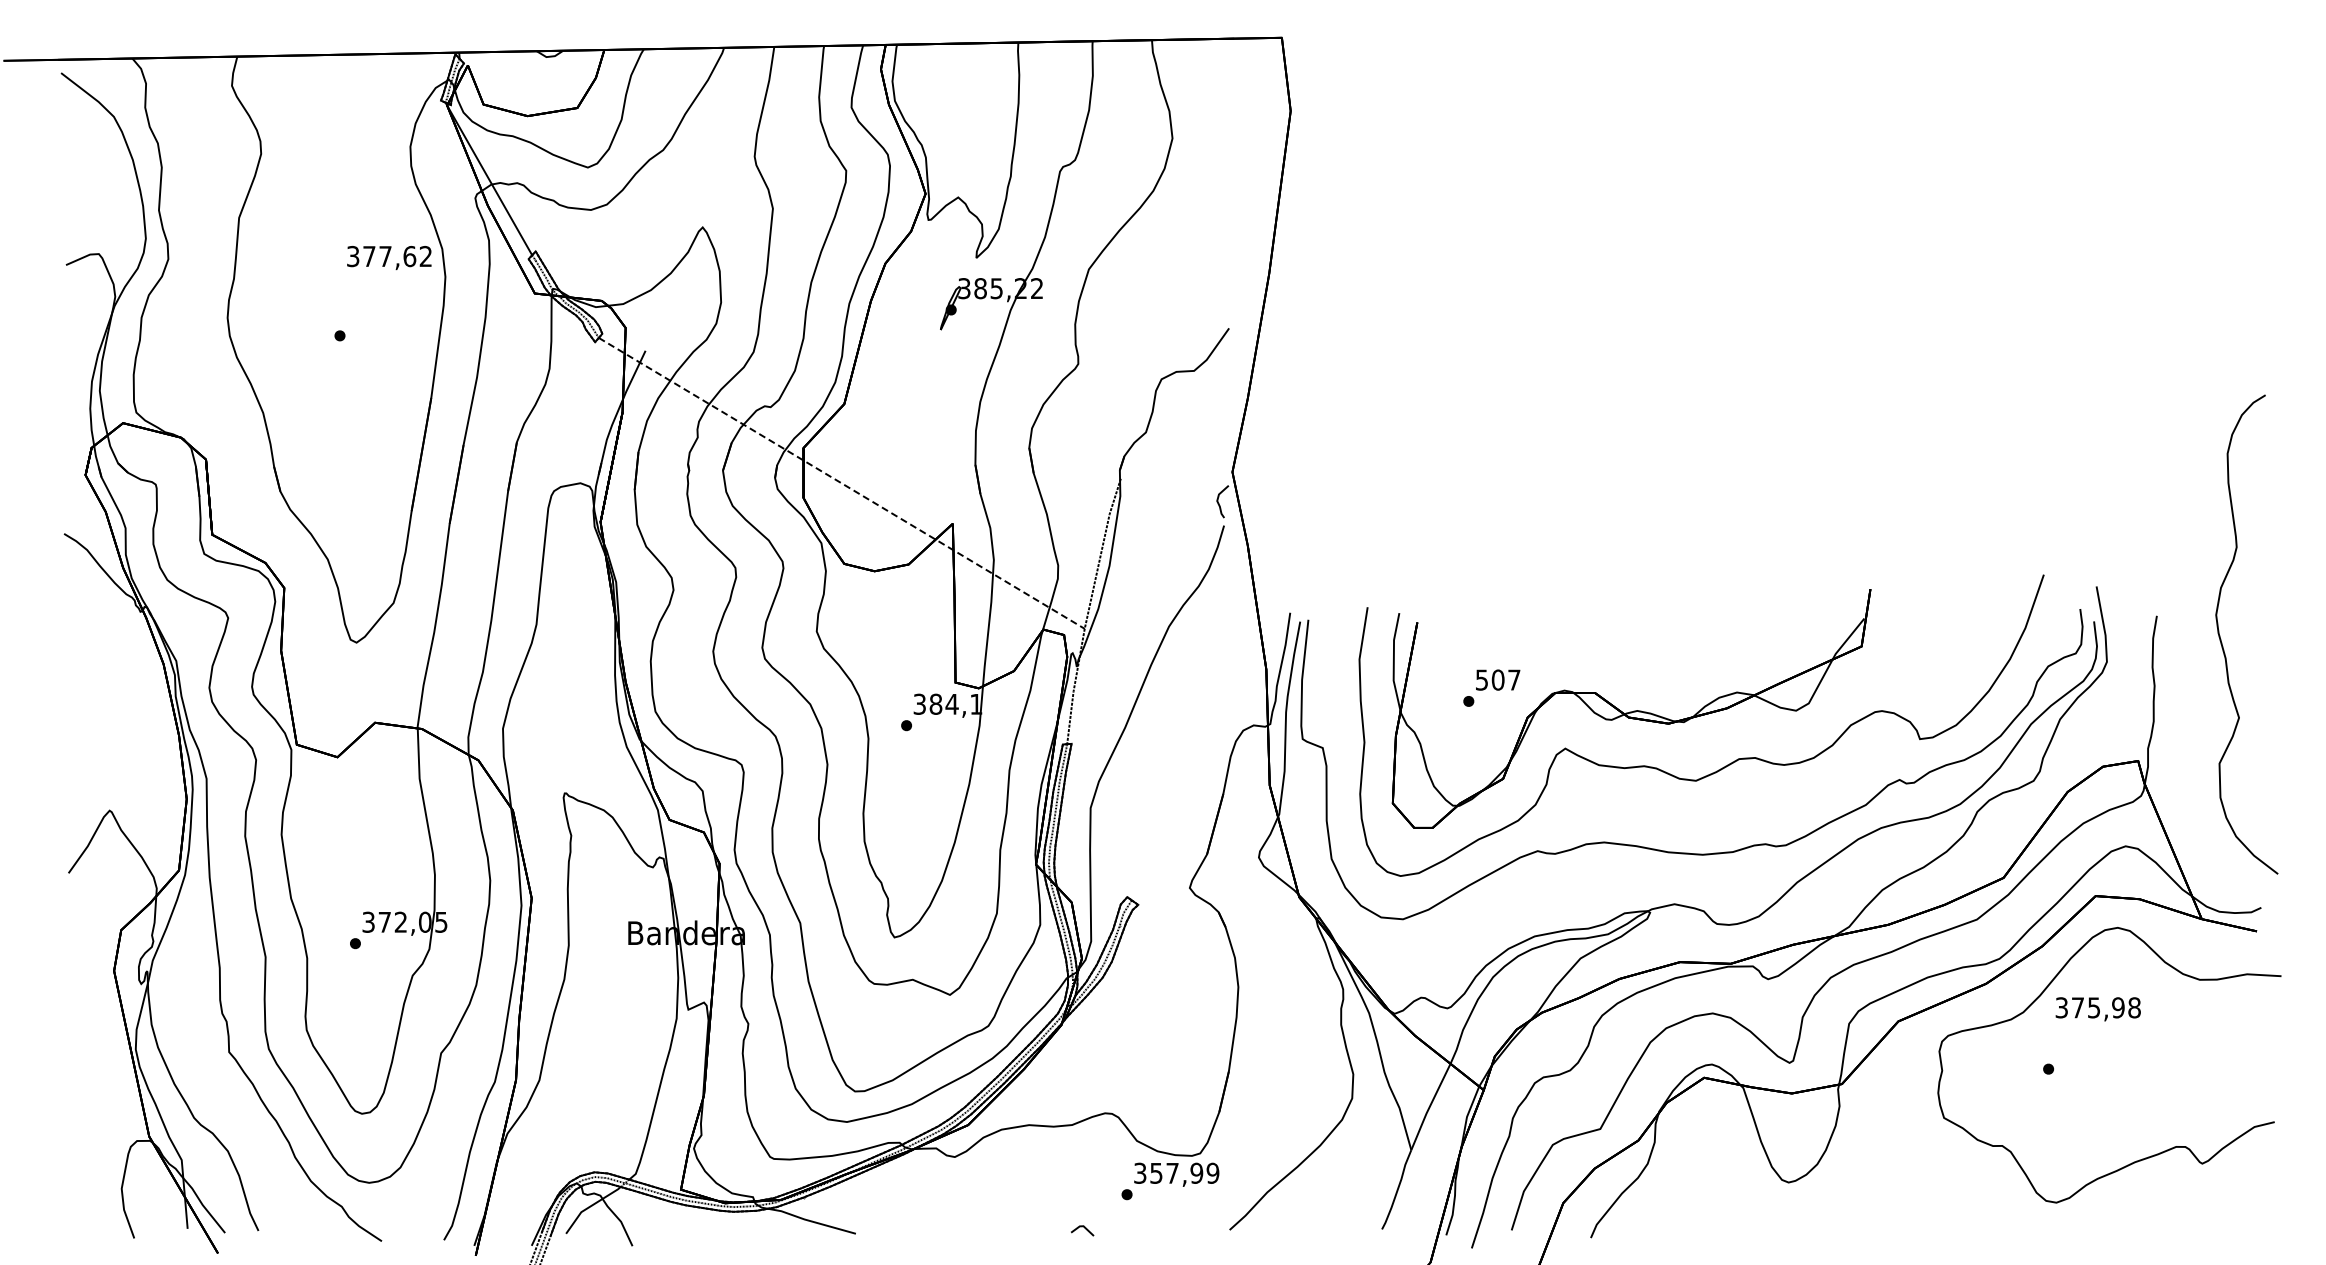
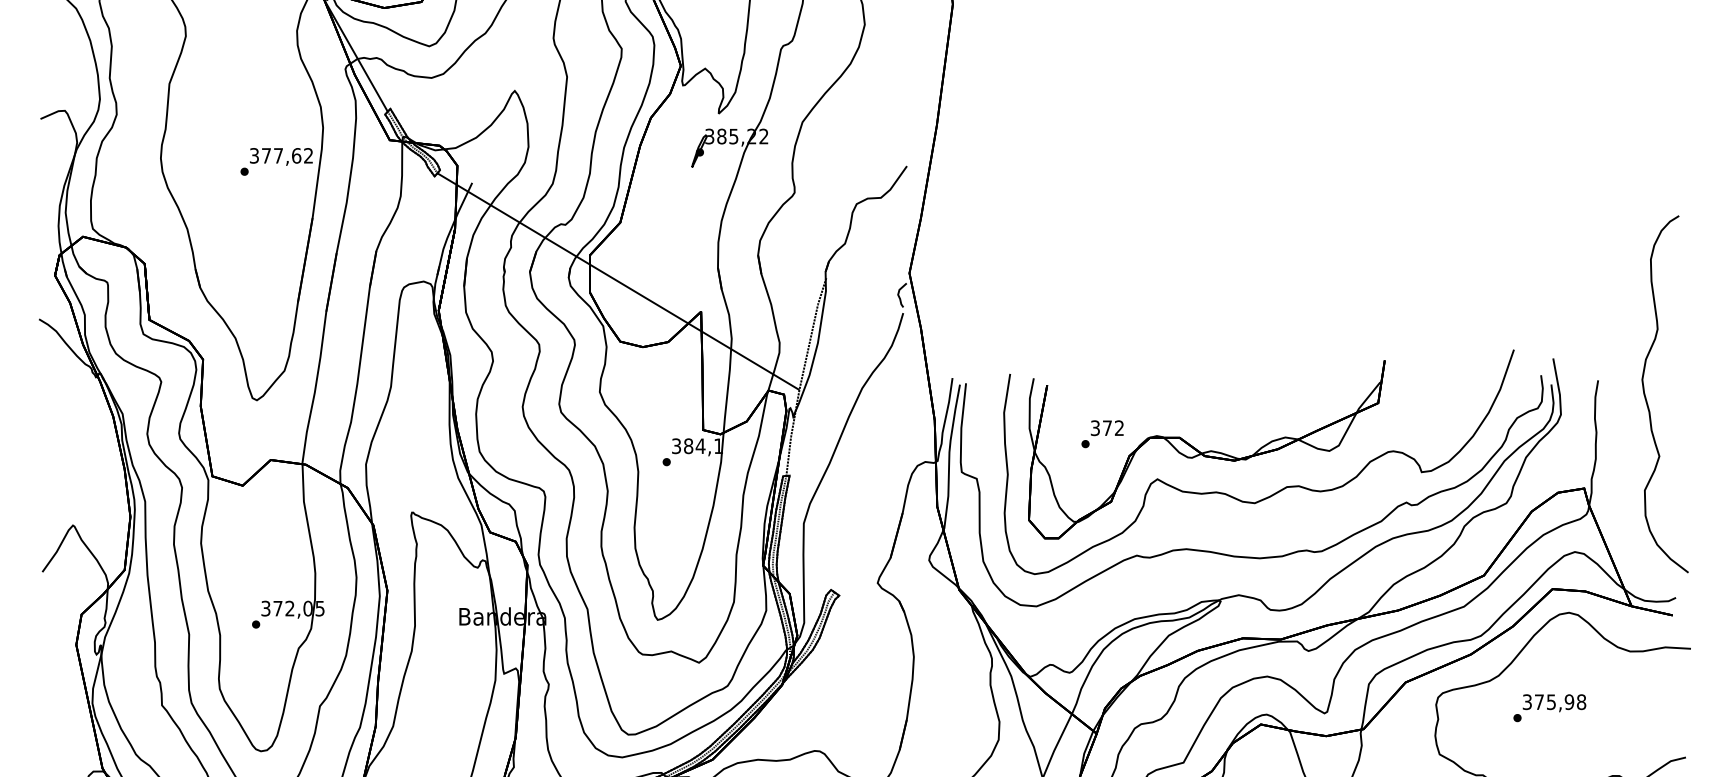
text: (389, 258) -> (281, 157), moved
line: (842, 483) -> (618, 281), dashed -> solid
text: (1498, 679) -> (1107, 427), 507 -> 372
text: (2097, 1009) -> (1553, 703), moved

